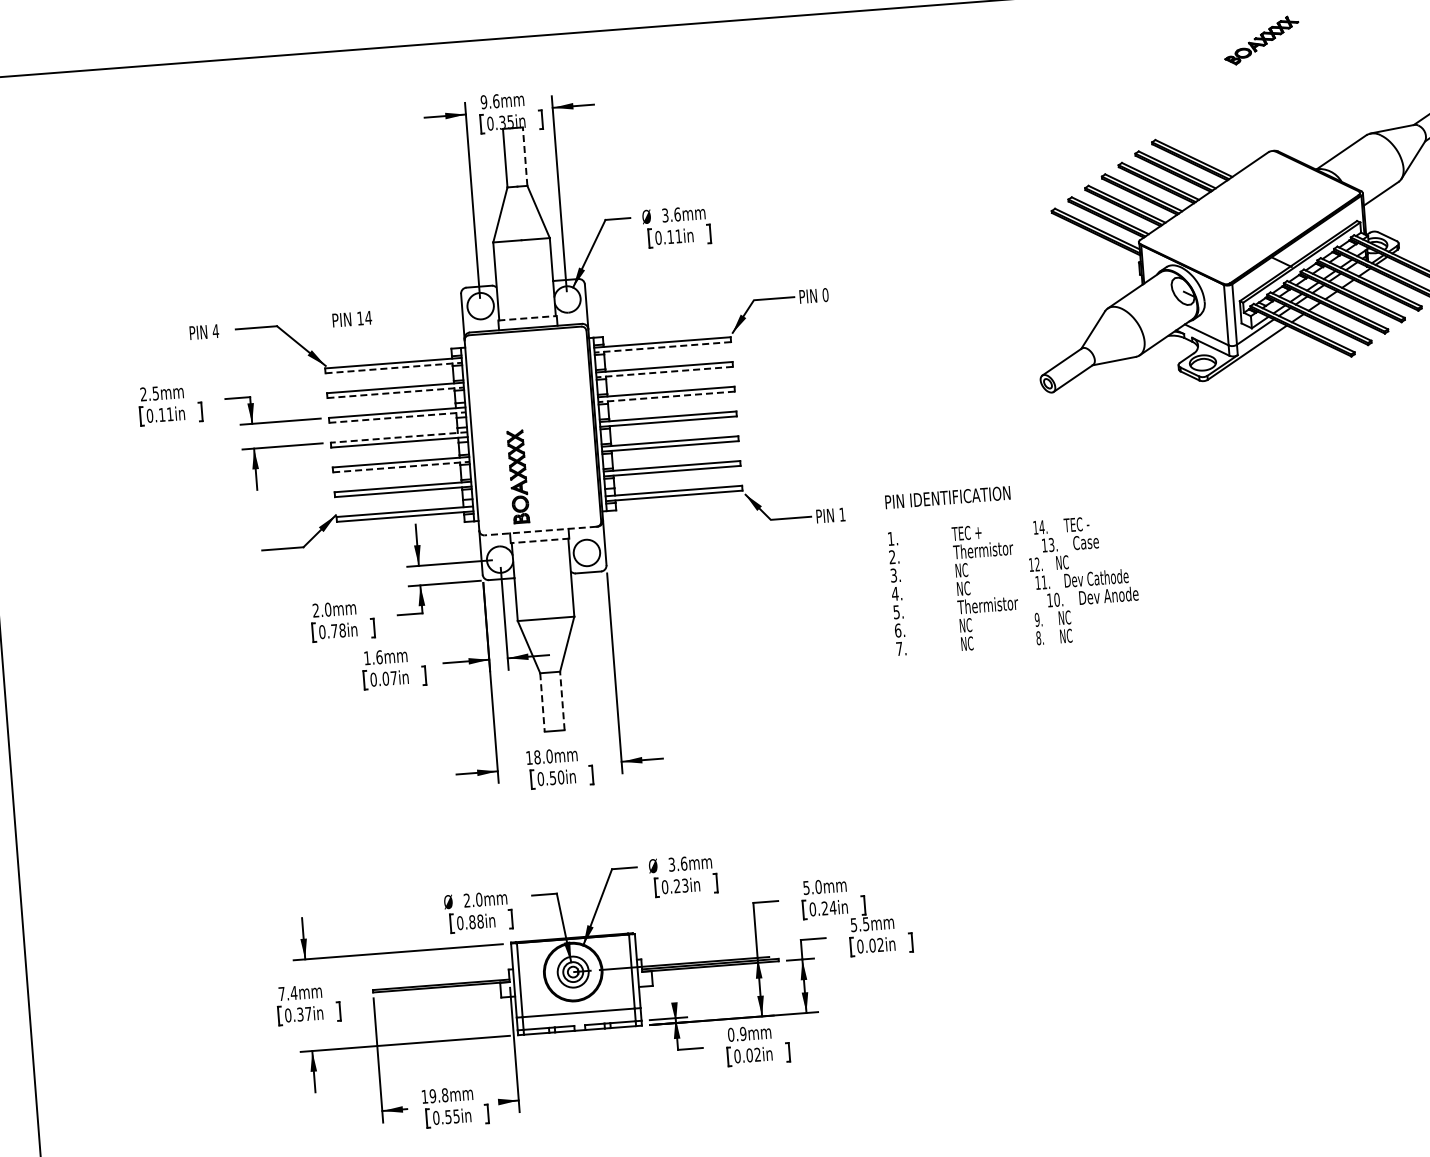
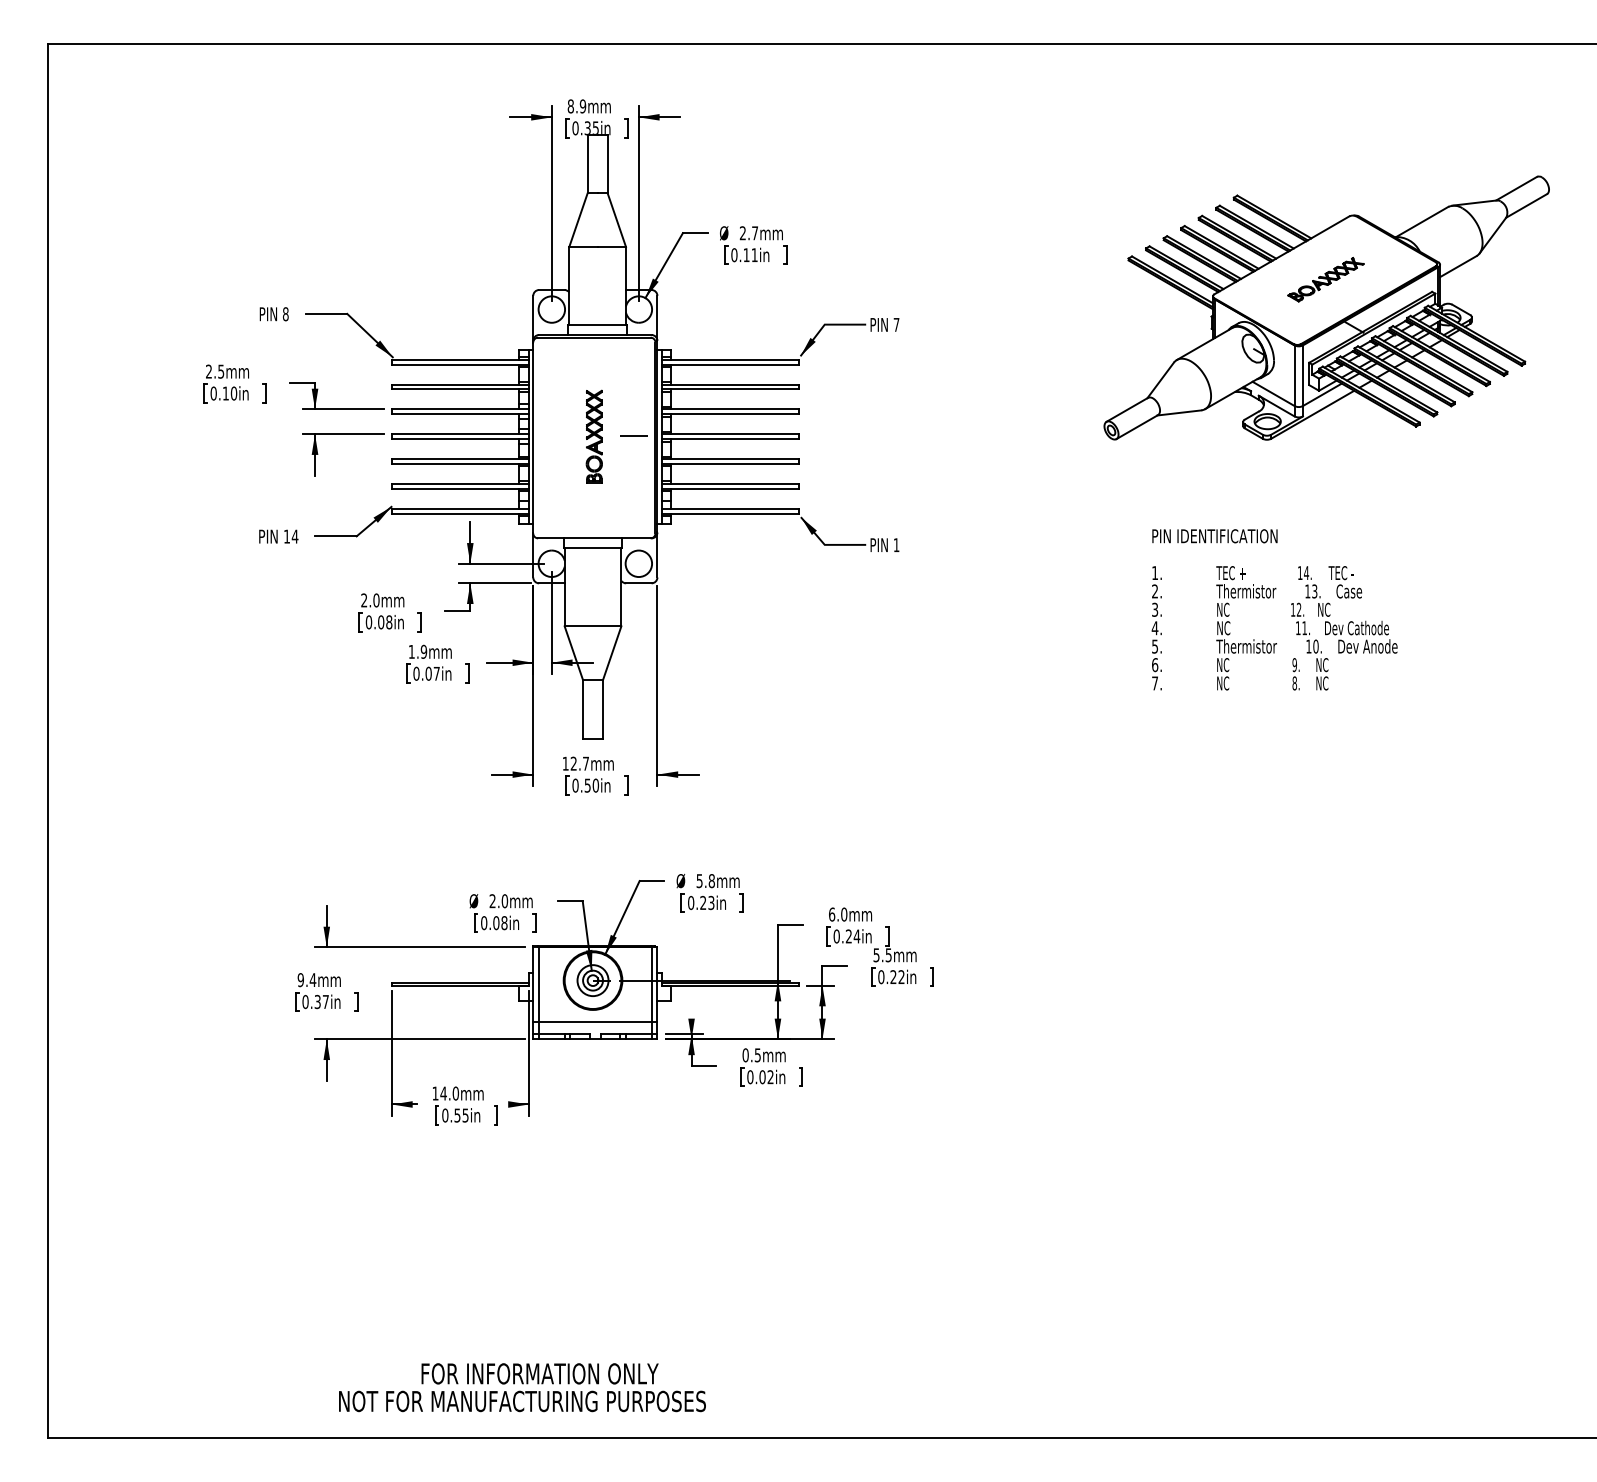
part: (1261, 40) -> (1325, 279), moved
text: (489, 101) -> (576, 106), 9.6mm -> 8.9mm
line: (524, 156) -> (607, 163), dashed -> solid
text: (671, 215) -> (749, 233), 3.6mm -> 2.7mm
text: (825, 294) -> (896, 324), 0 -> 7
line: (528, 318) -> (598, 325), dashed -> solid
text: (351, 319) -> (278, 536), moved
text: (215, 331) -> (285, 314), 4 -> 8
line: (662, 347) -> (729, 364), dashed -> solid
line: (393, 367) -> (460, 364), dashed -> solid
line: (663, 372) -> (729, 389), dashed -> solid
line: (395, 392) -> (460, 389), dashed -> solid
line: (665, 397) -> (729, 414), dashed -> solid
text: (169, 414) -> (233, 393), 0.11in -> 0.10in
line: (397, 417) -> (460, 414), dashed -> solid
line: (571, 425) -> (633, 435), added
line: (398, 437) -> (459, 434), dashed -> solid
line: (401, 466) -> (460, 463), dashed -> solid
part: (517, 476) -> (593, 436), moved
line: (539, 531) -> (593, 538), dashed -> solid
line: (539, 541) -> (592, 548), dashed -> solid
text: (1012, 566) -> (1274, 609), moved
text: (334, 631) -> (381, 622), 0.78in -> 0.08in
text: (378, 656) -> (423, 651), 1.6mm -> 1.9mm
line: (562, 699) -> (603, 708), dashed -> solid
line: (542, 702) -> (583, 709), dashed -> solid
text: (543, 756) -> (579, 763), 18.0mm -> 12.7mm
text: (677, 863) -> (705, 880), 3.6mm -> 5.8mm
text: (806, 887) -> (832, 914), 5.0mm -> 6.0mm
text: (472, 921) -> (496, 922), 0.88in -> 0.08in
text: (872, 945) -> (893, 977), 0.02in -> 0.22in
text: (281, 994) -> (300, 980), 7.4mm -> 9.4mm
text: (742, 1034) -> (757, 1055), 0.9mm -> 0.5mm
text: (438, 1095) -> (449, 1093), 19.8mm -> 14.0mm

